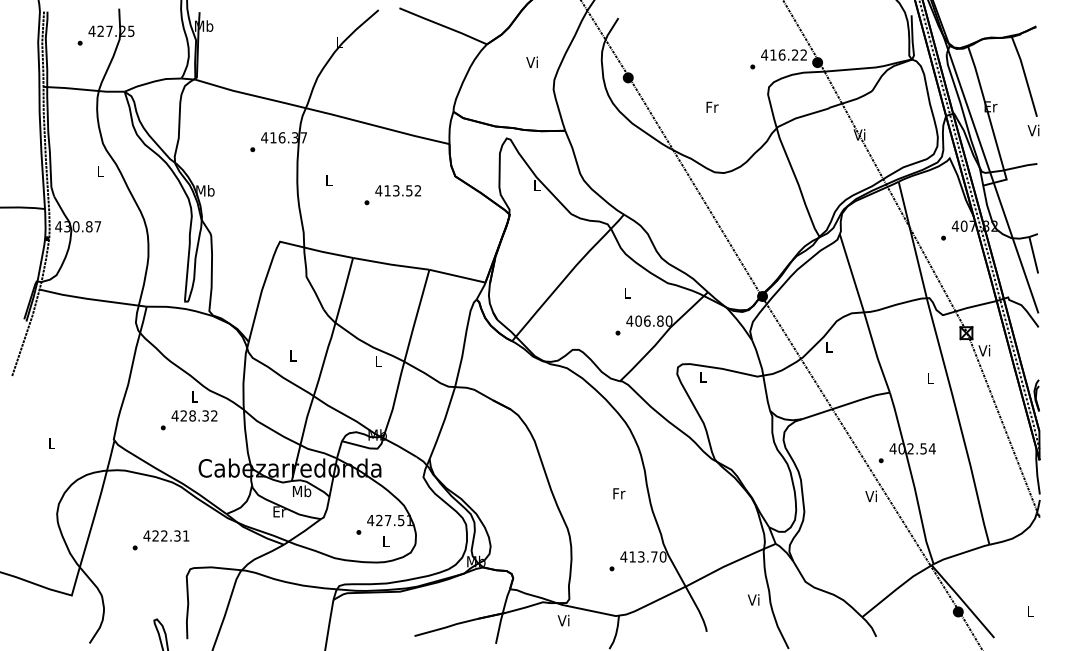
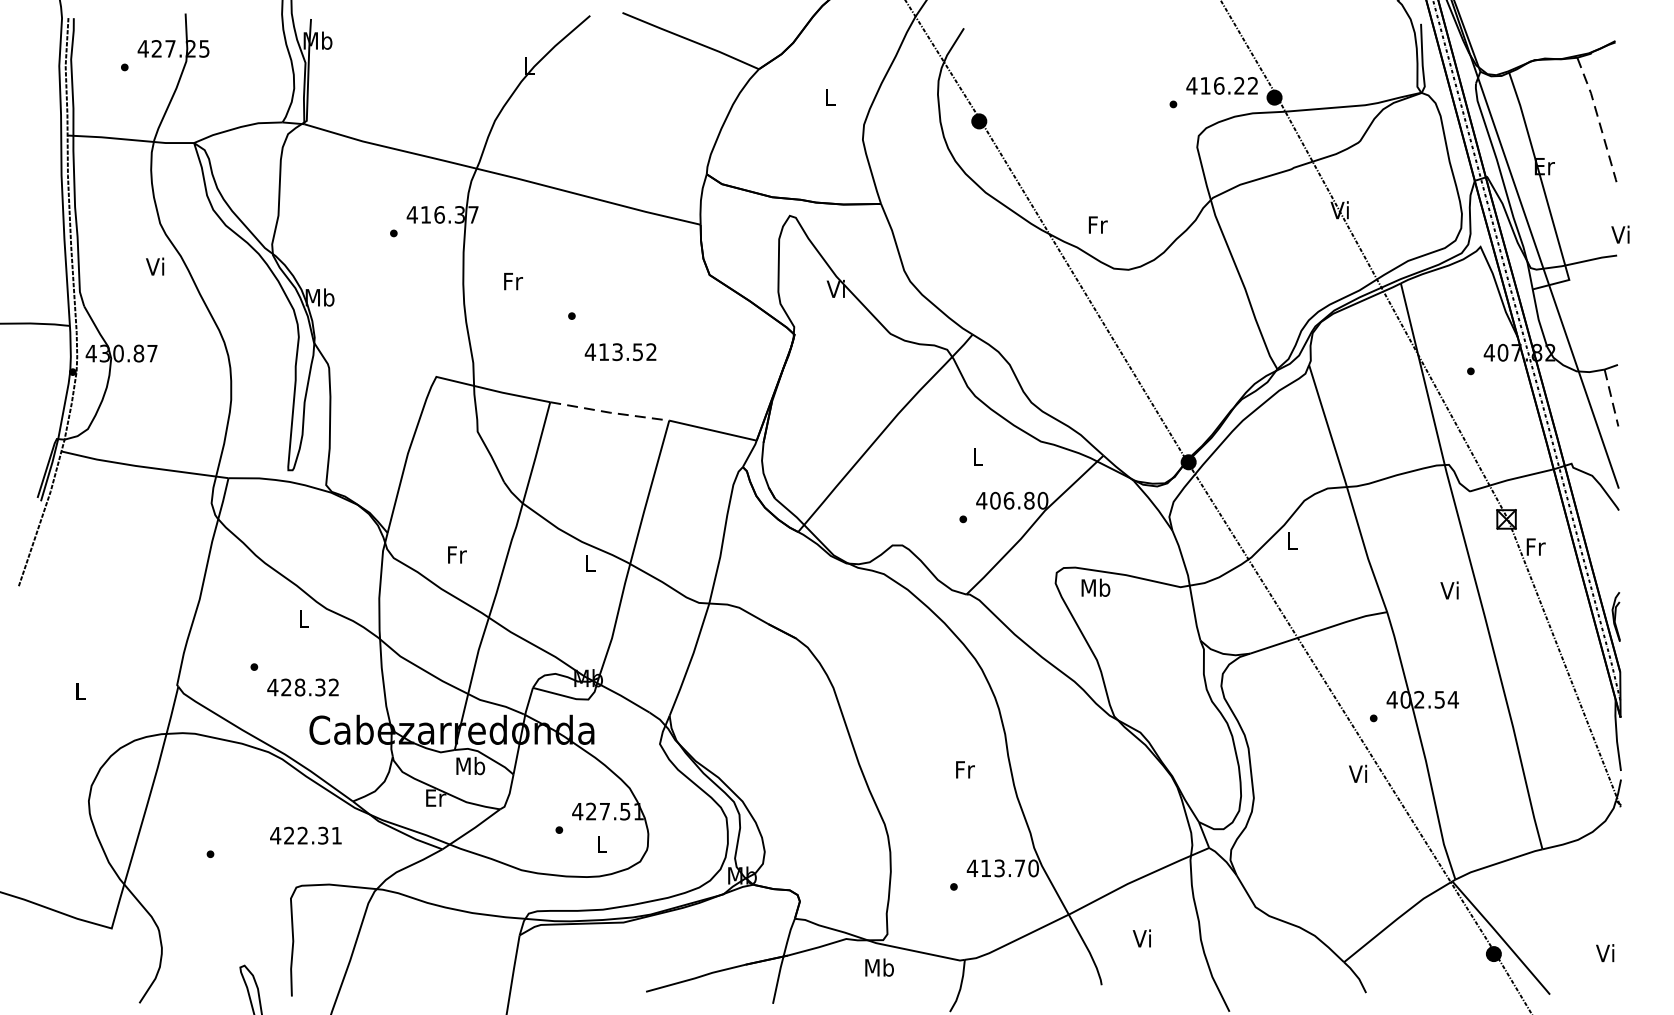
text: (531, 62) -> (828, 97), Vi -> L
line: (1025, 77) -> (1598, 120), solid -> dashed
text: (712, 106) -> (1098, 223), moved
text: (1033, 130) -> (1620, 234), moved
text: (99, 170) -> (154, 265), L -> Vi
text: (329, 180) -> (513, 281), L -> Fr
text: (535, 184) -> (834, 287), L -> Vi
text: (397, 190) -> (619, 351), moved
line: (1033, 255) -> (1611, 398), solid -> dashed
line: (391, 264) -> (610, 412), solid -> dashed
text: (984, 350) -> (1534, 546), Vi -> Fr
text: (293, 355) -> (457, 554), L -> Fr
text: (703, 376) -> (1096, 587), L -> Mb
text: (929, 378) -> (1448, 590), L -> Vi
text: (194, 415) -> (303, 686), moved
text: (166, 535) -> (306, 834), moved
text: (753, 599) -> (1141, 937), moved
text: (1029, 611) -> (1604, 953), L -> Vi
text: (564, 620) -> (879, 967), Vi -> Mb

